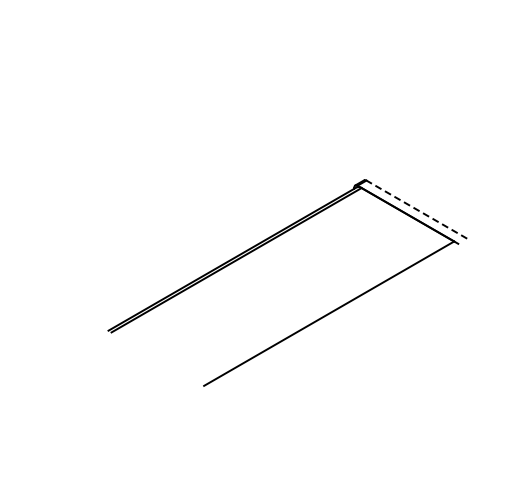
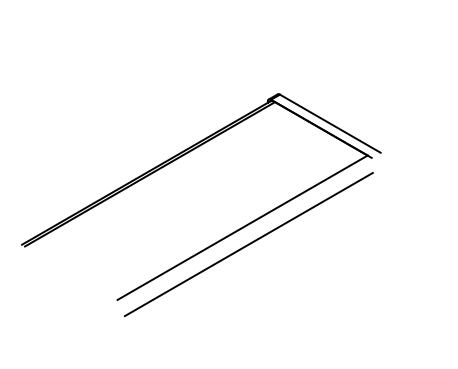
line: (416, 209) -> (329, 123), dashed -> solid
line: (335, 330) -> (248, 244), added

